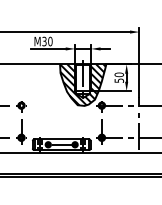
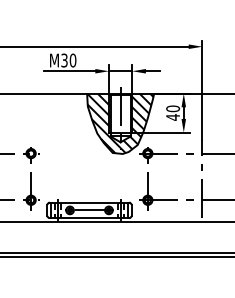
text: (119, 80) -> (173, 117), 50 -> 40

